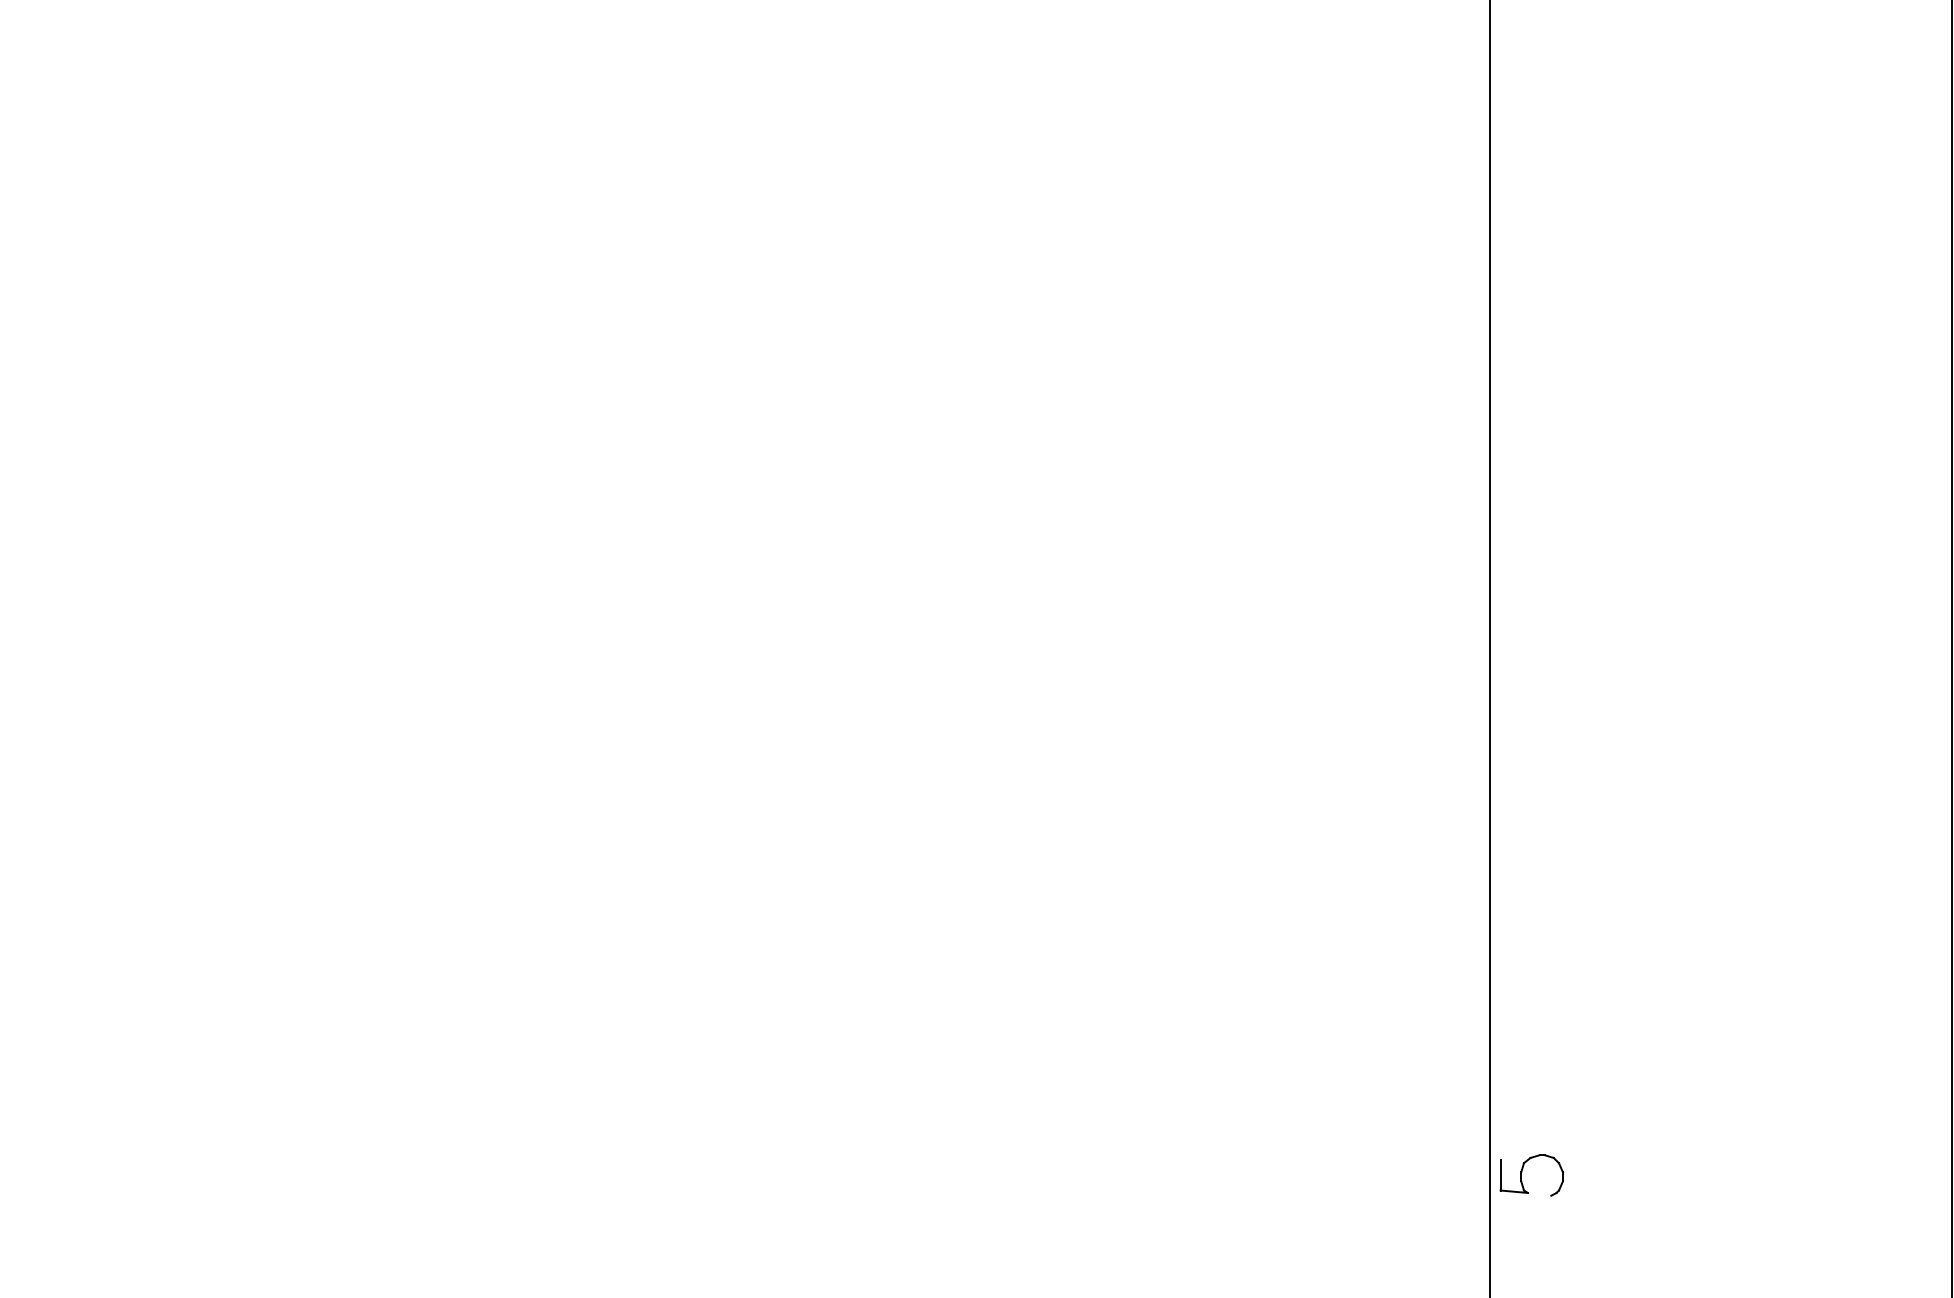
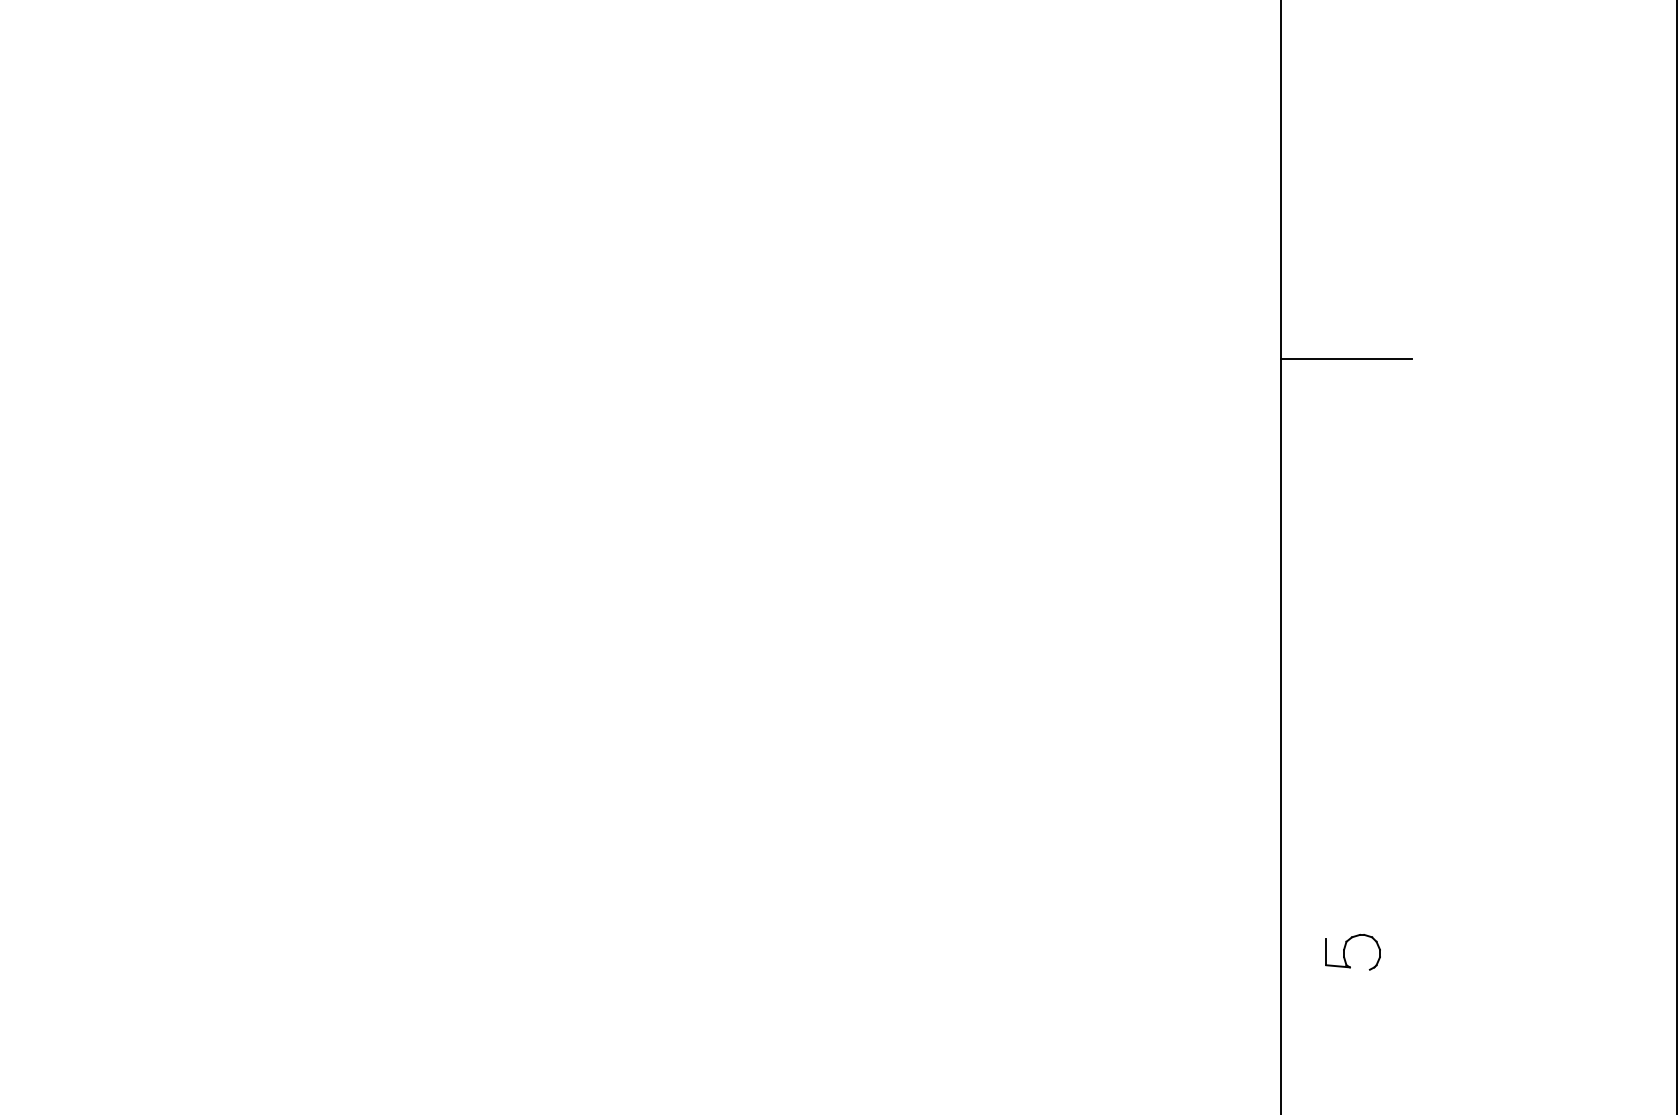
line: (1566, 417) -> (1346, 358), added
part: (1522, 1172) -> (1345, 949), moved

